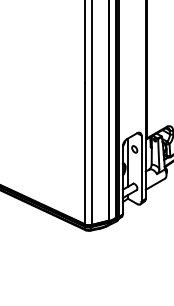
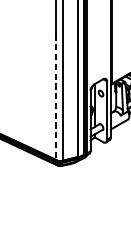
line: (84, 153) -> (56, 97), solid -> dashed

